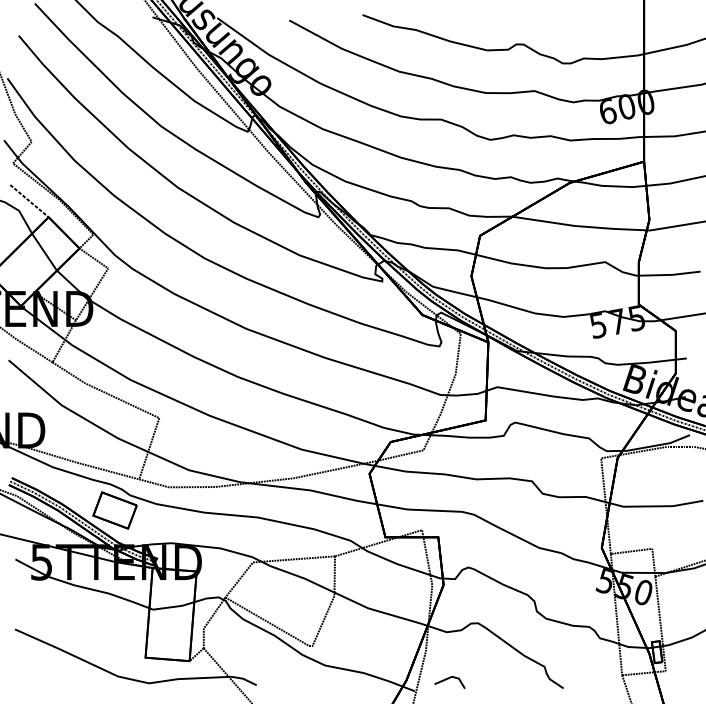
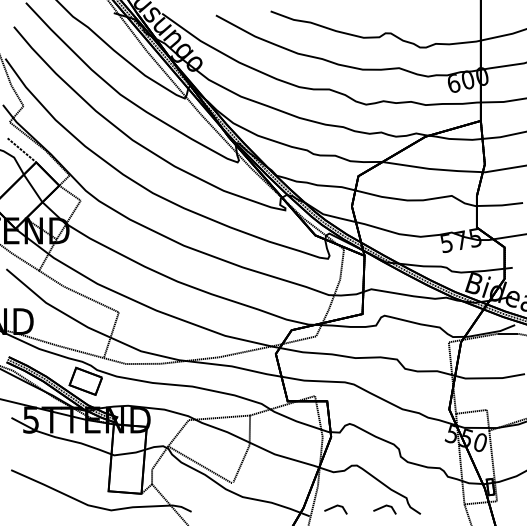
line: (515, 679) -> (384, 507), added

